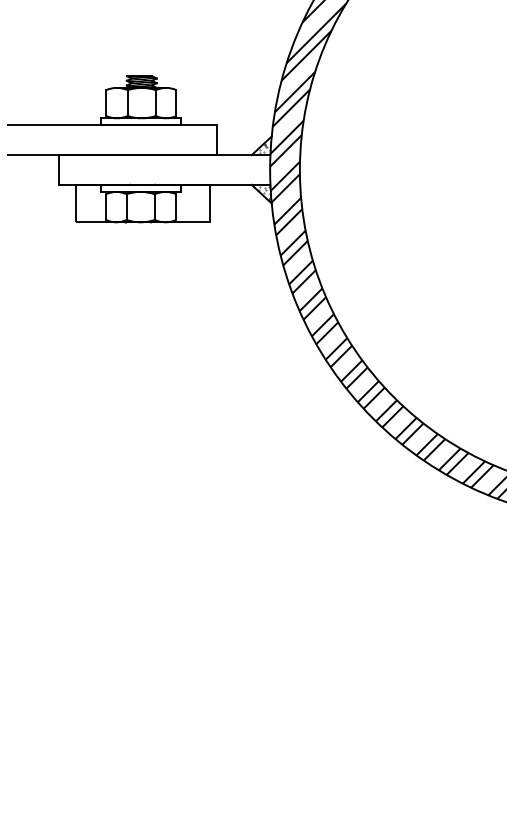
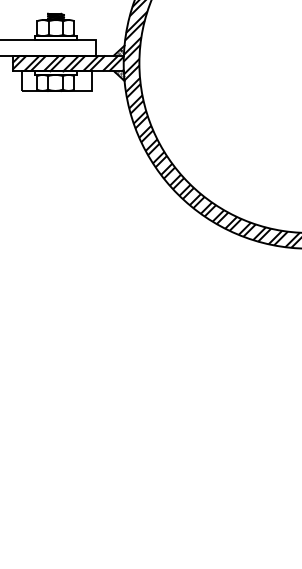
hatch: (163, 170) -> (67, 63), added

